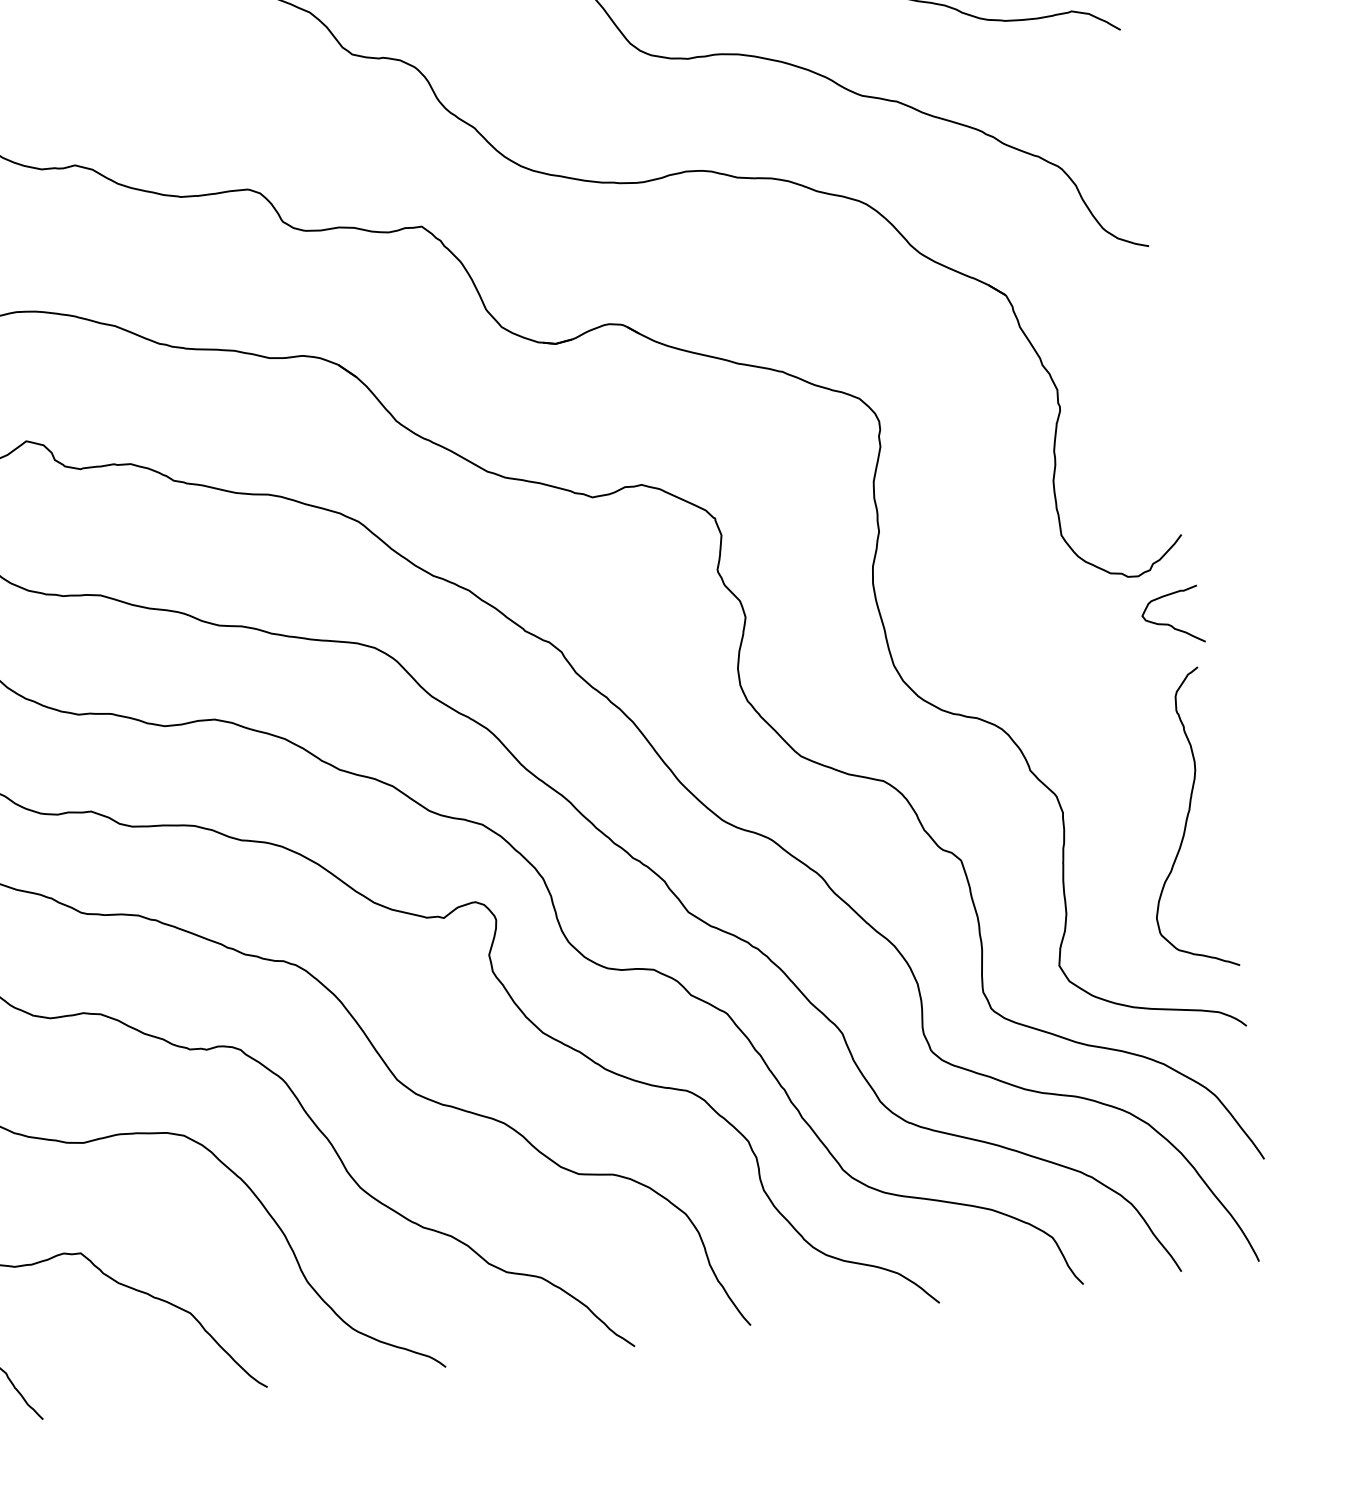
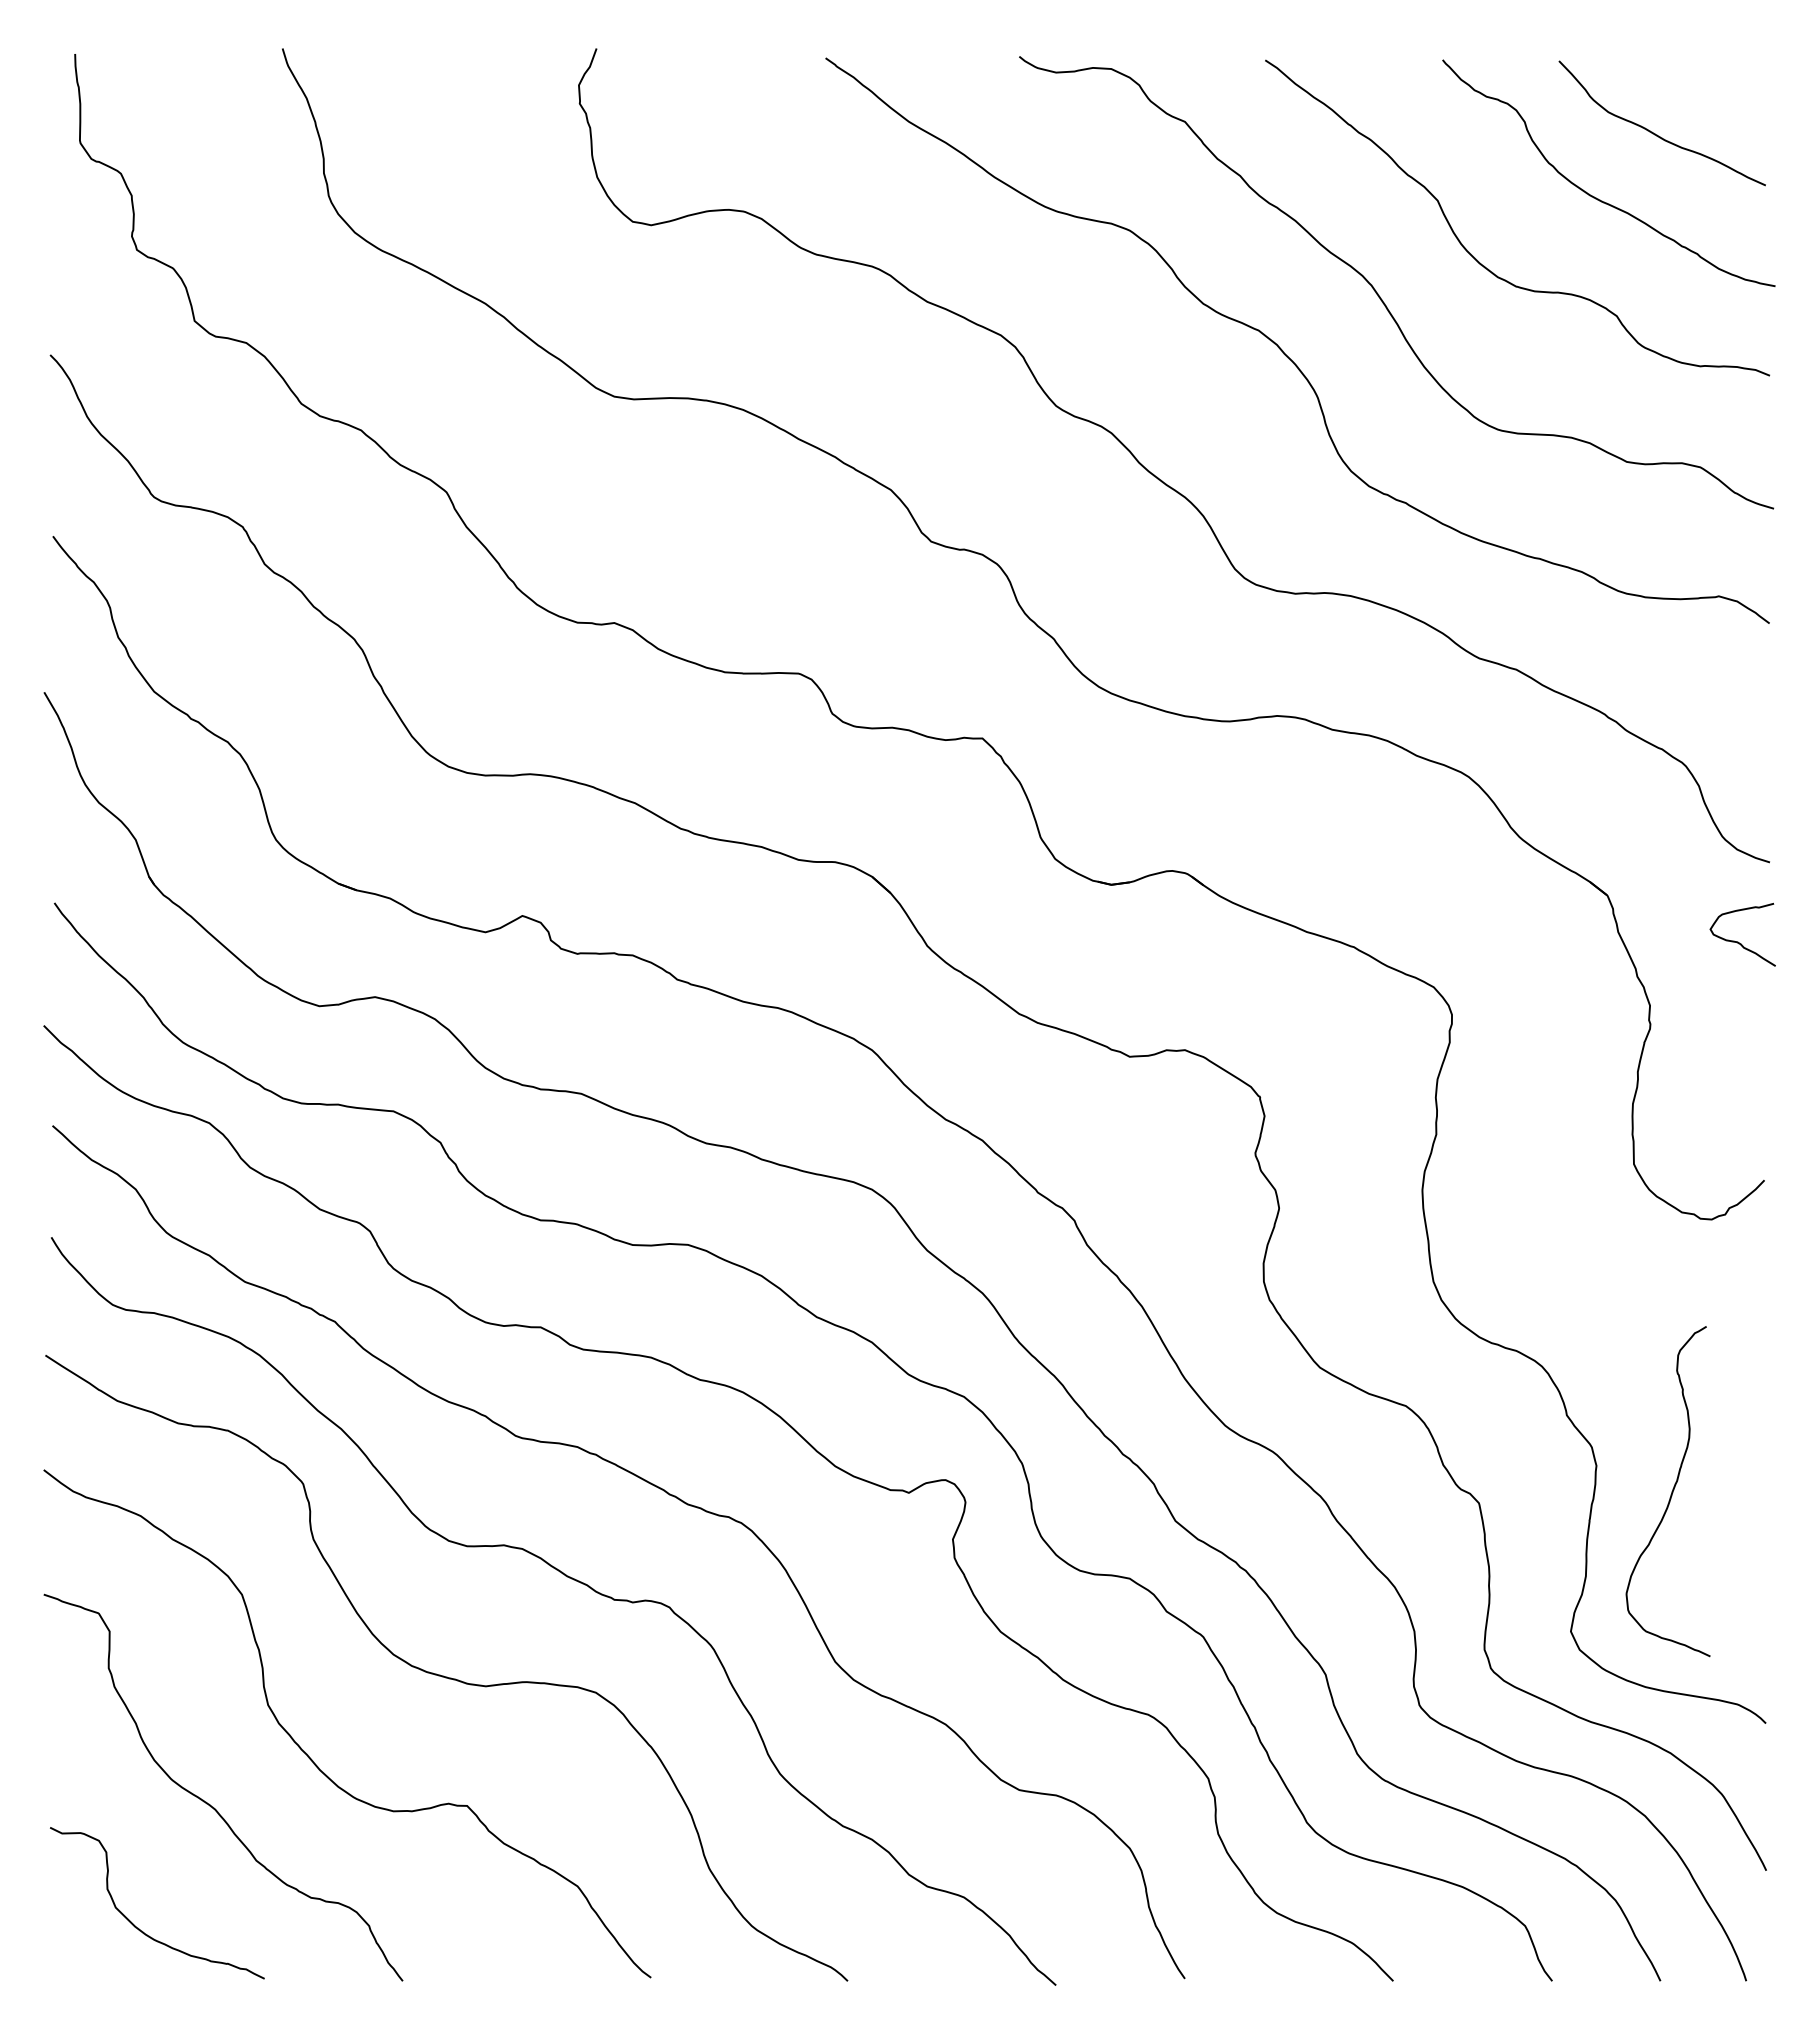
curve: (1169, 623) -> (1738, 941), moved
curve: (1185, 820) -> (1671, 1491), moved

